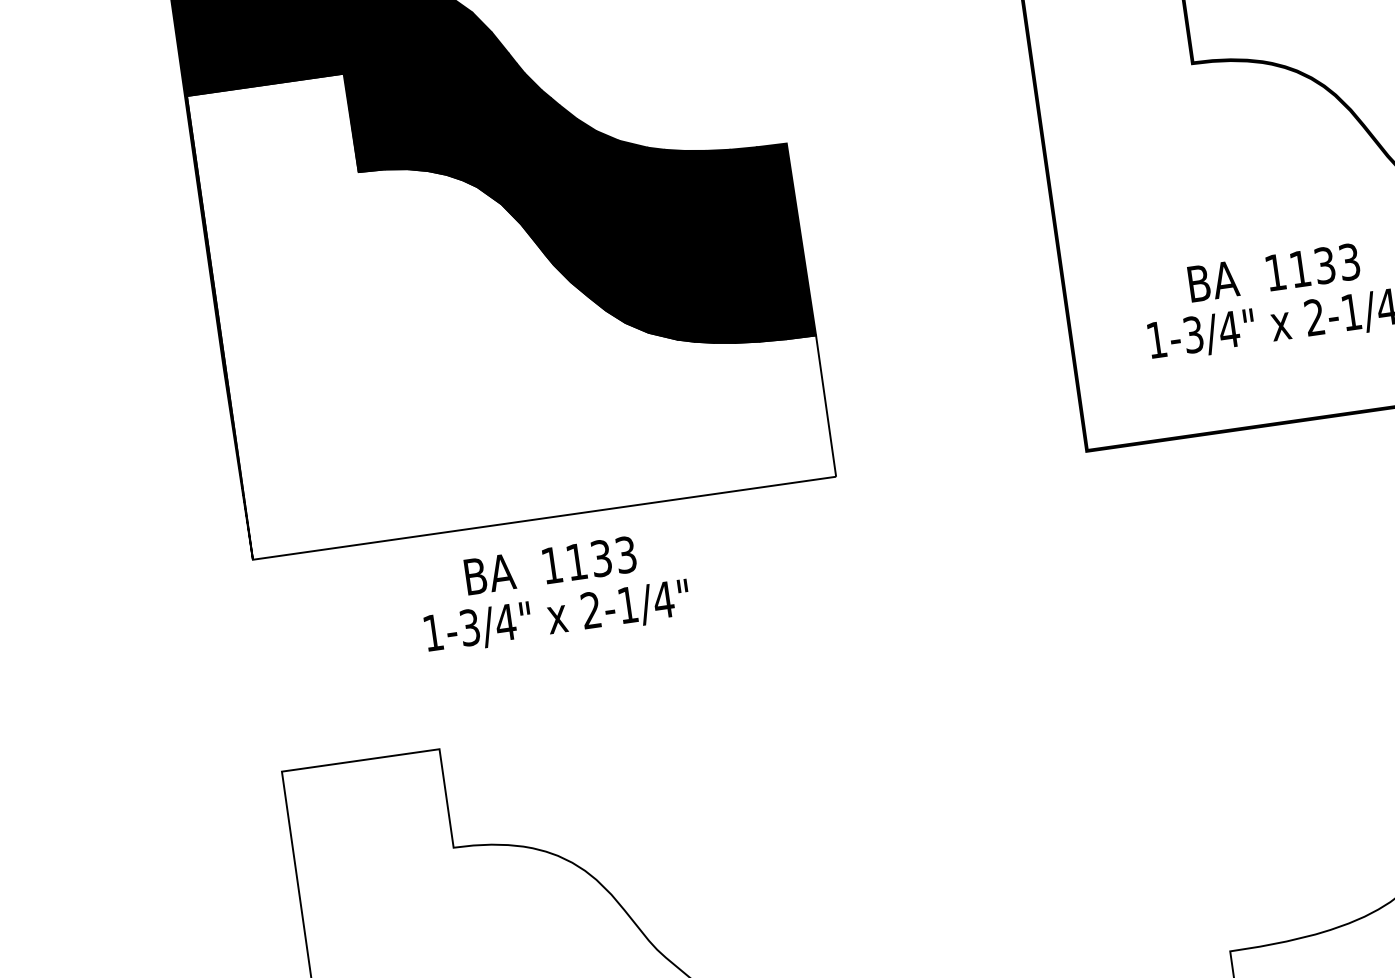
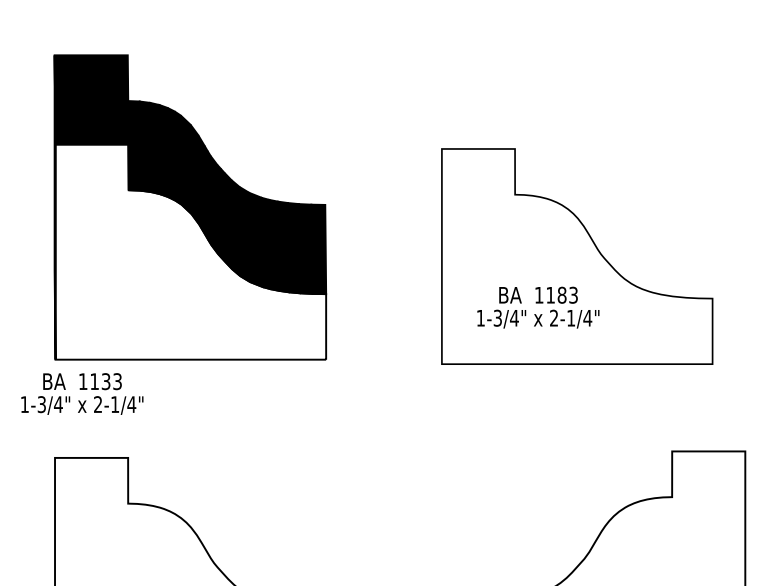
text: (1323, 264) -> (561, 294), 1133 -> 1183
text: (554, 591) -> (82, 393), moved

